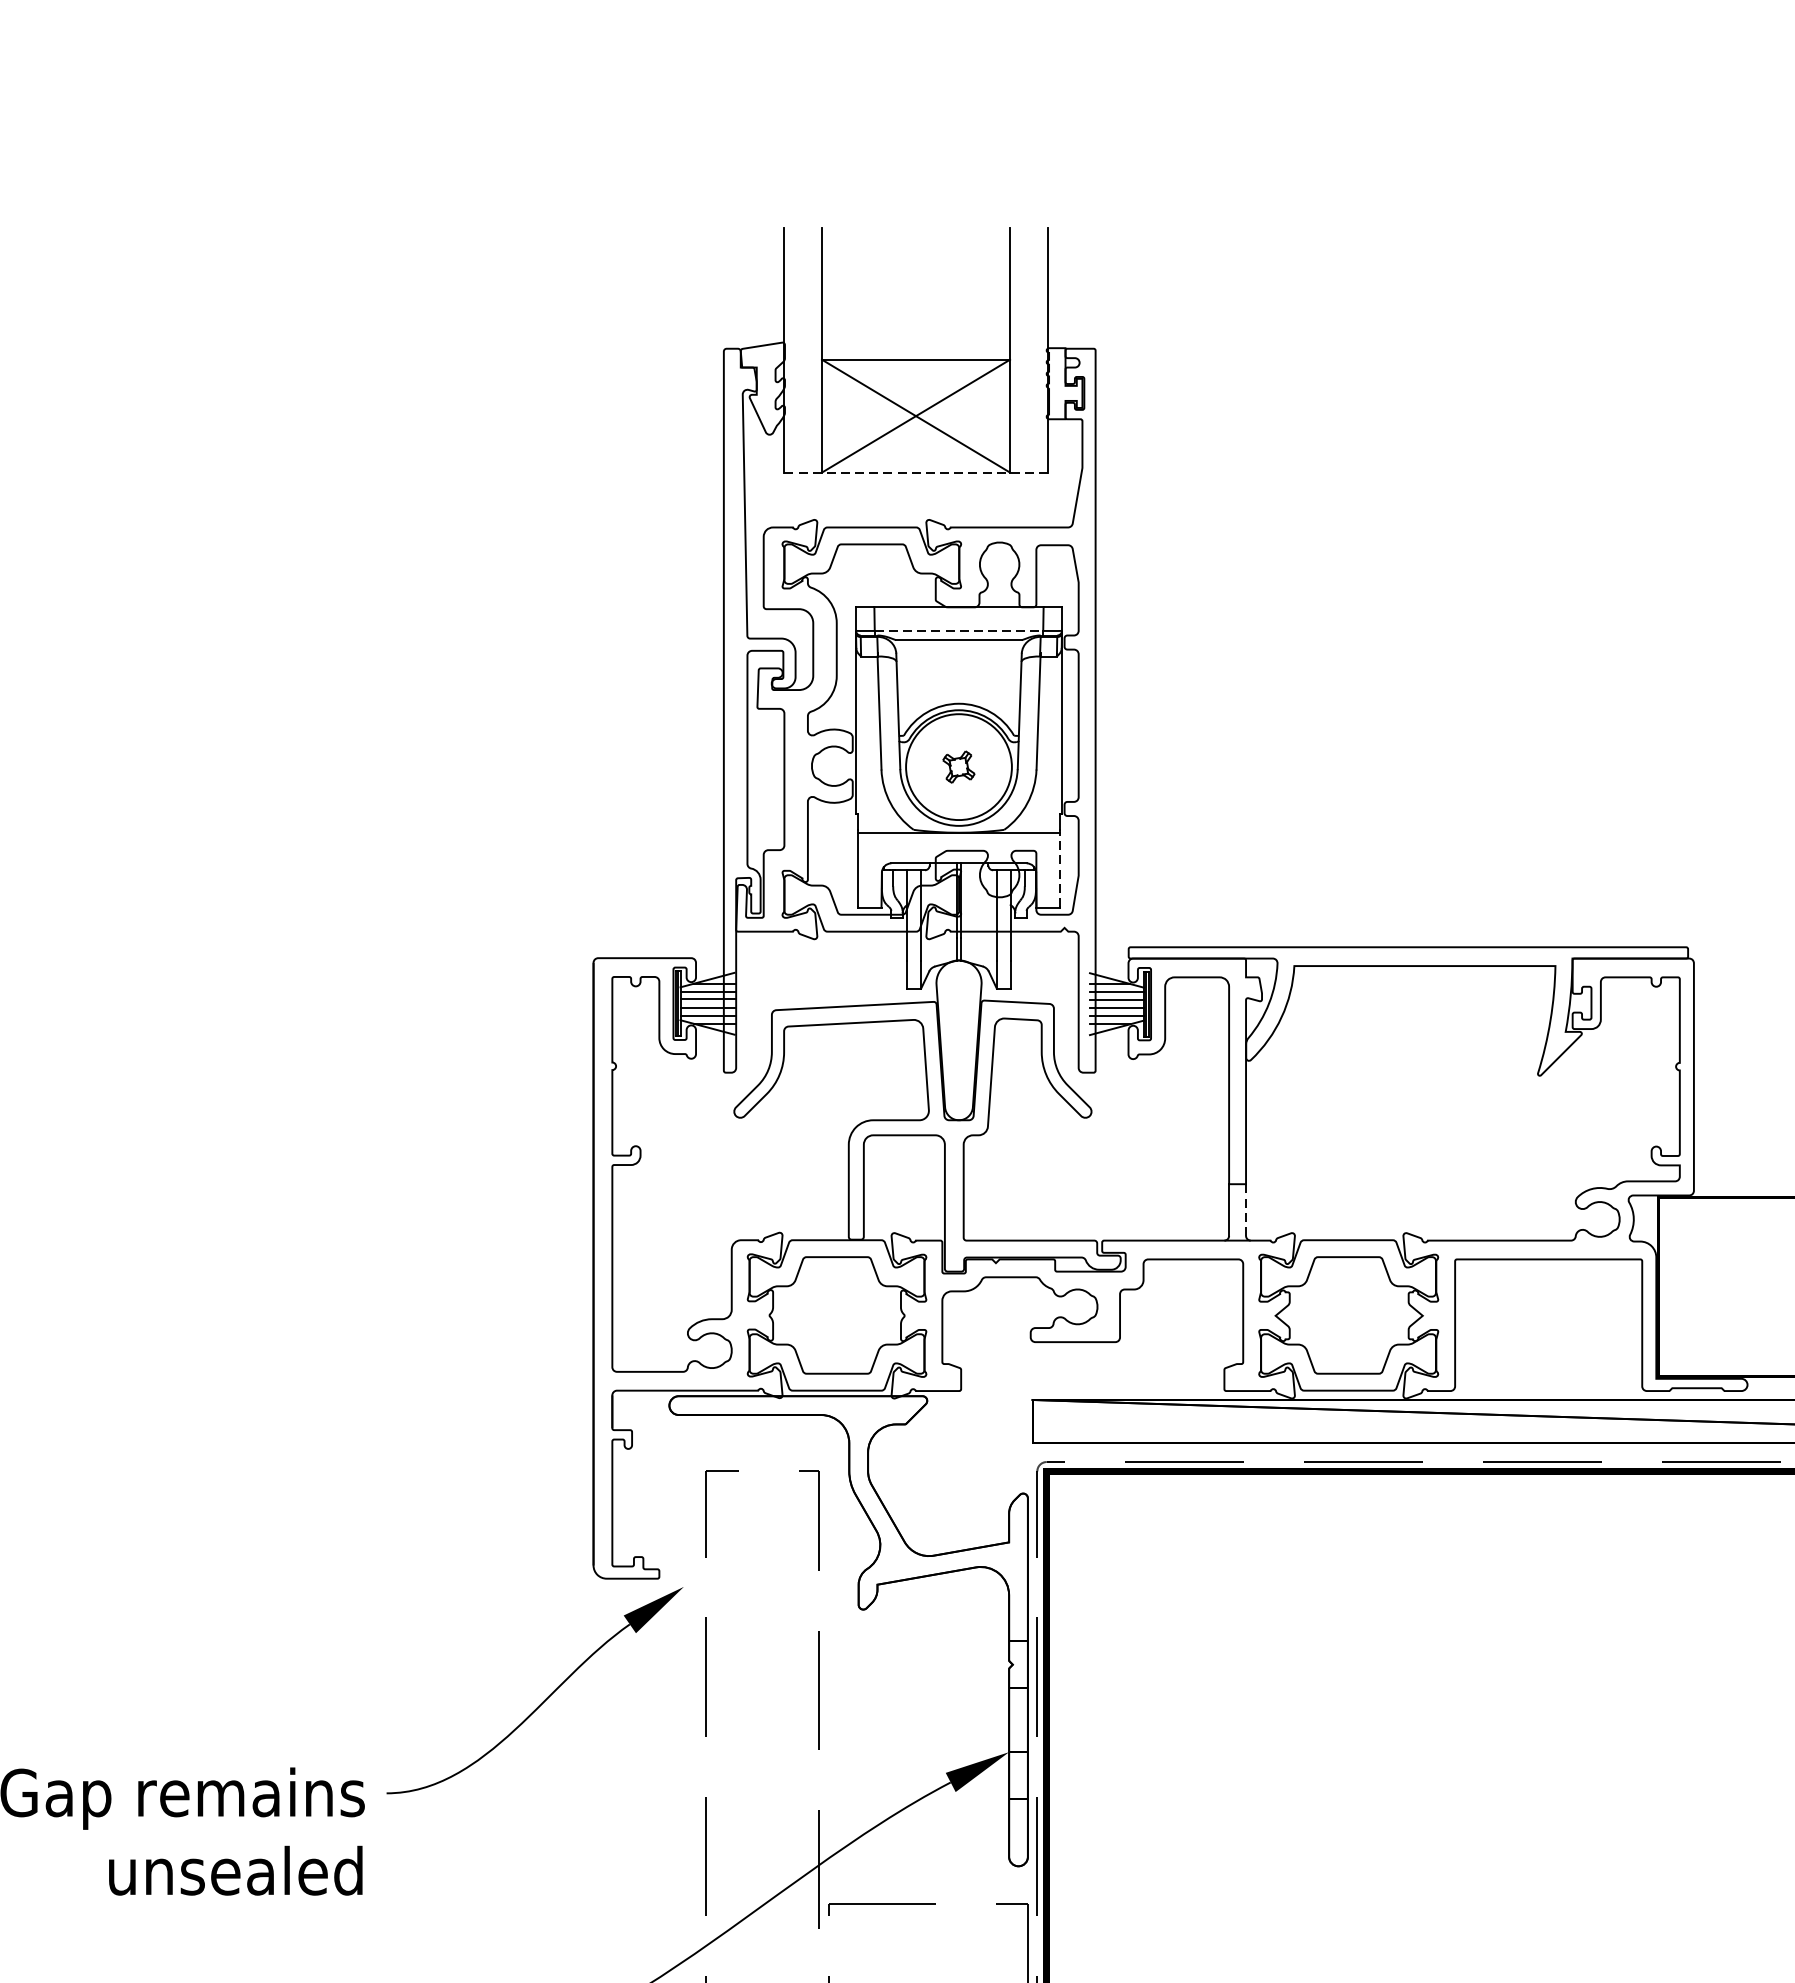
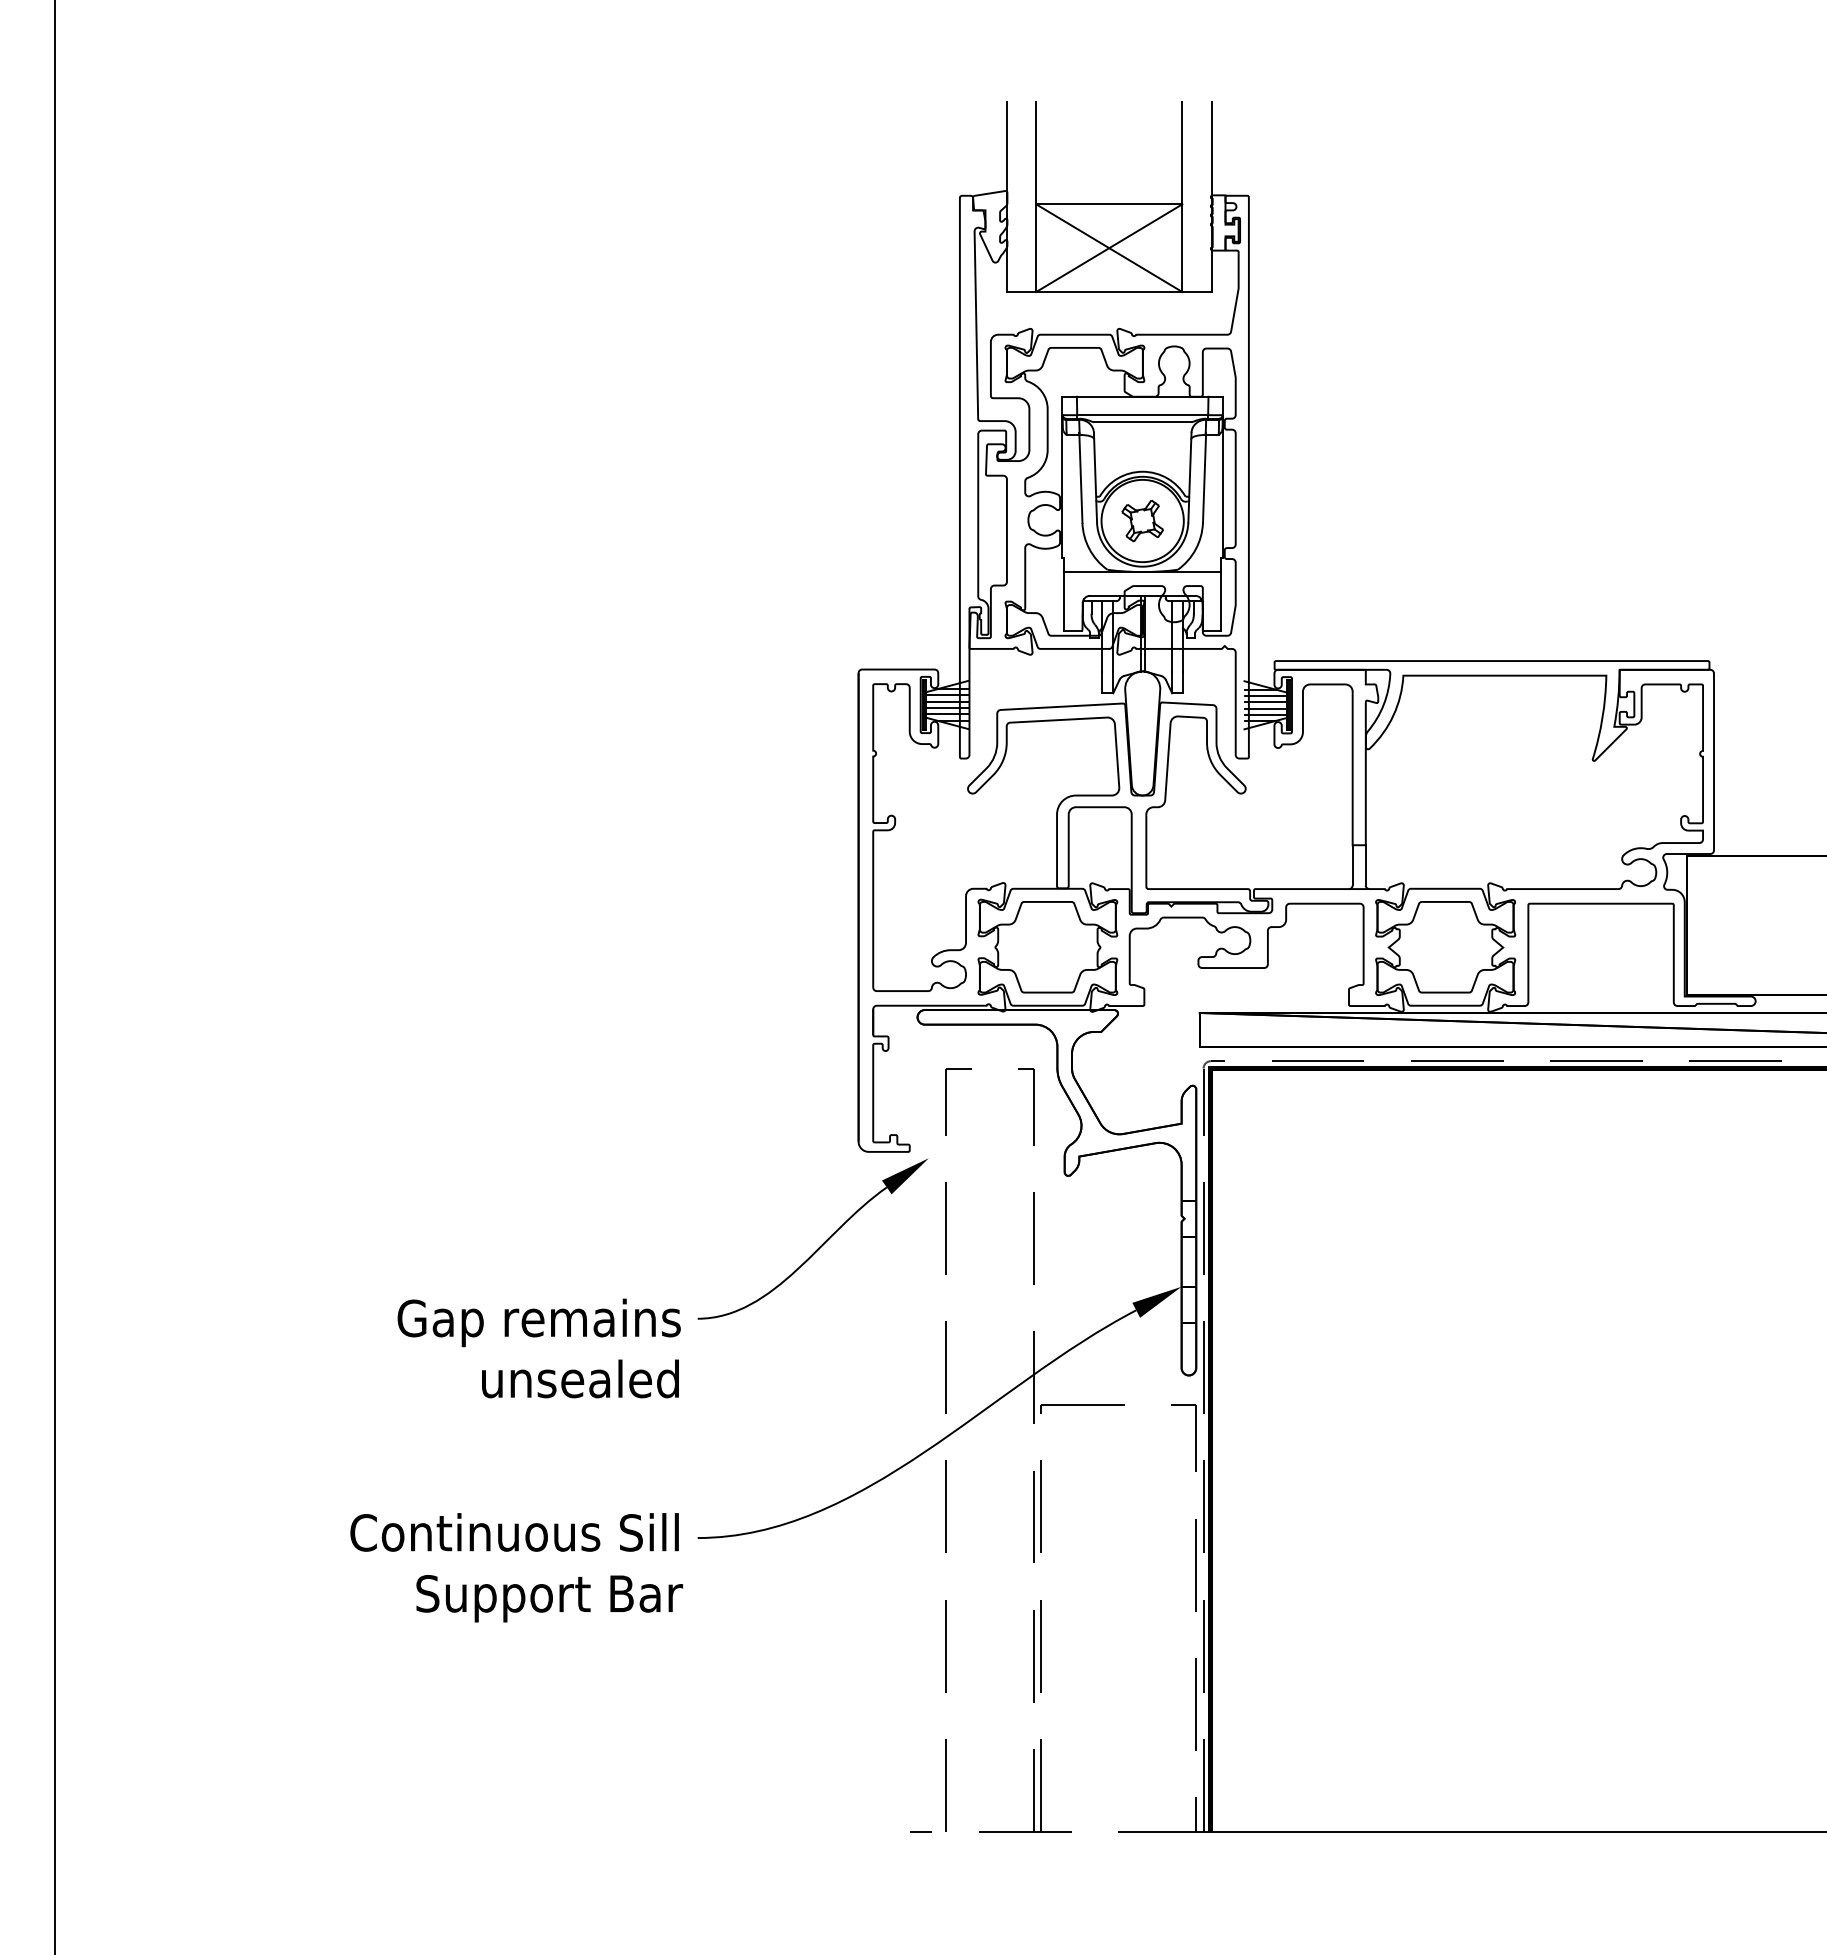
line: (916, 473) -> (1109, 292), dashed -> solid
line: (960, 631) -> (1143, 415), dashed -> solid
part: (958, 766) -> (1142, 520), size x1.67
line: (1059, 869) -> (1220, 600), dashed -> solid
line: (1245, 1208) -> (1365, 864), dashed -> solid

